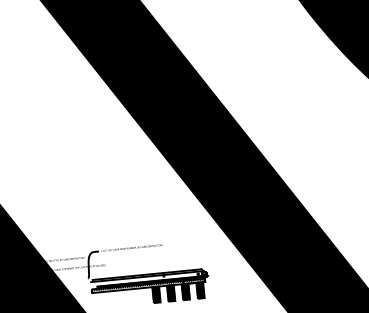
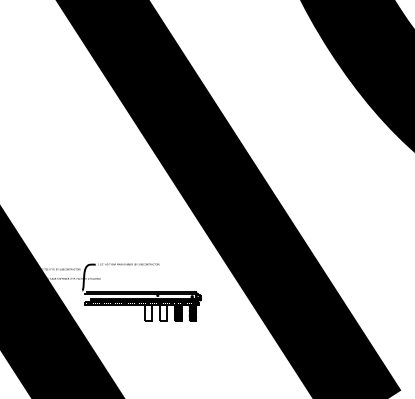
hatch: (171, 293) -> (163, 313), removed
hatch: (156, 294) -> (148, 313), removed

